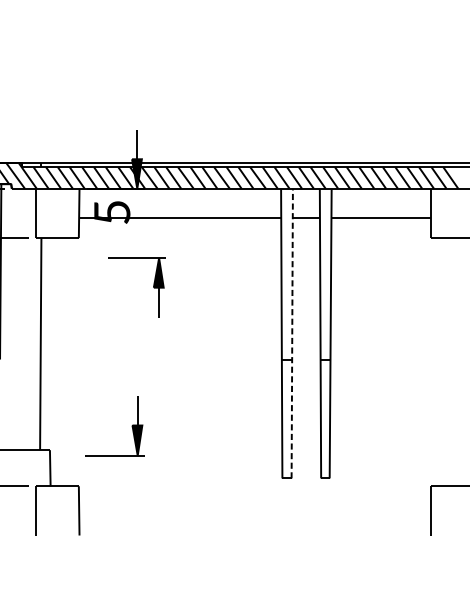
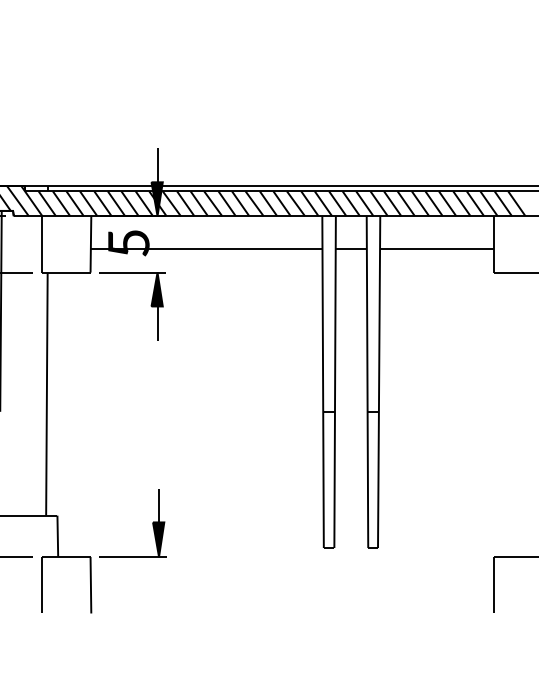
part: (152, 287) -> (150, 306), moved
line: (292, 333) -> (335, 382), dashed -> solid
part: (132, 426) -> (152, 523), moved

